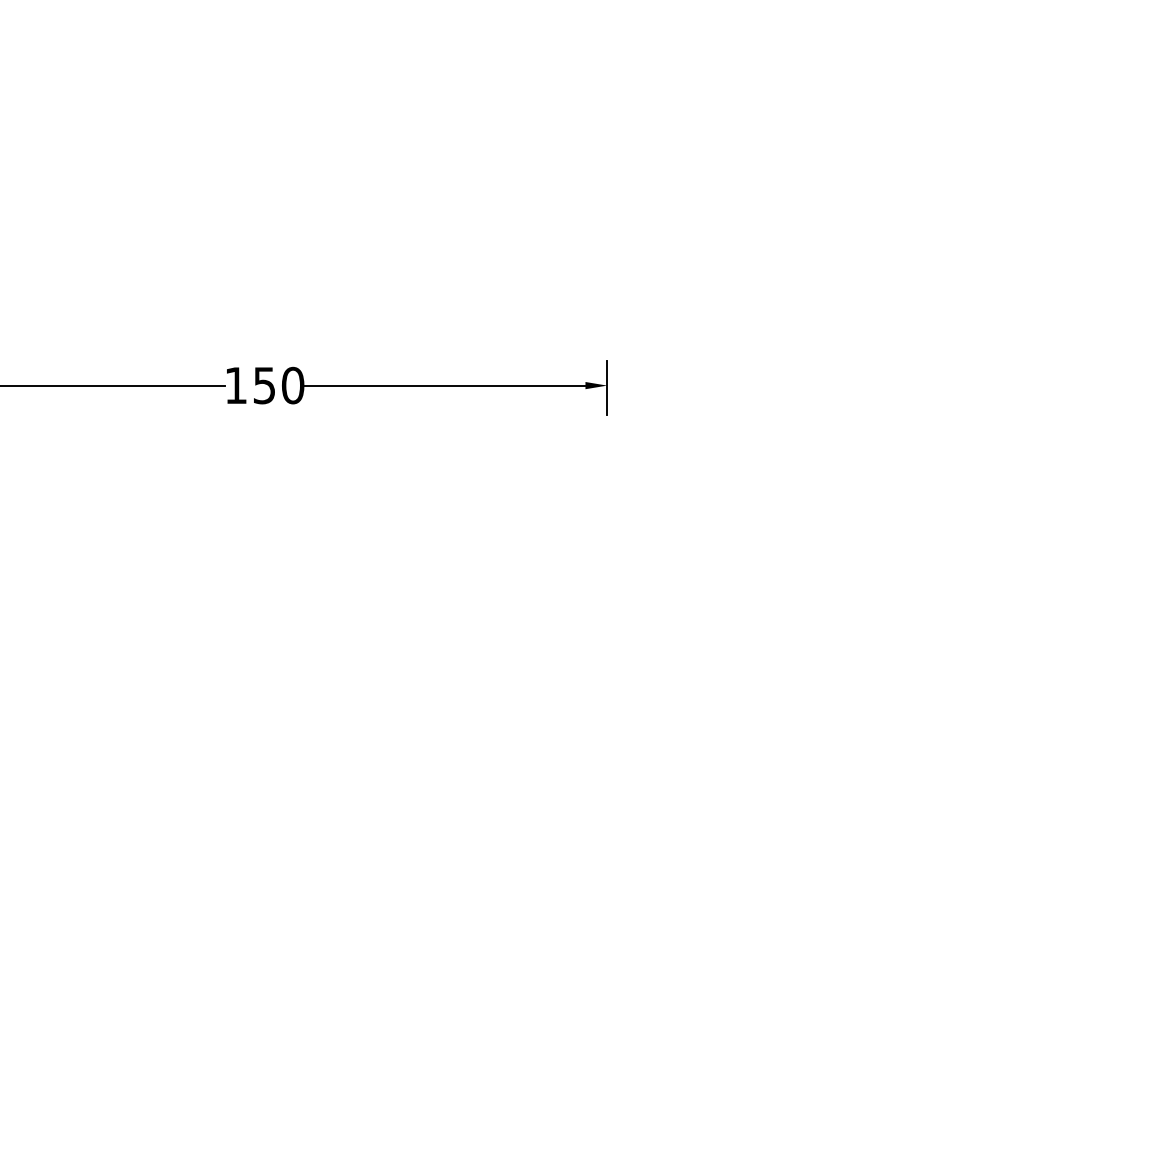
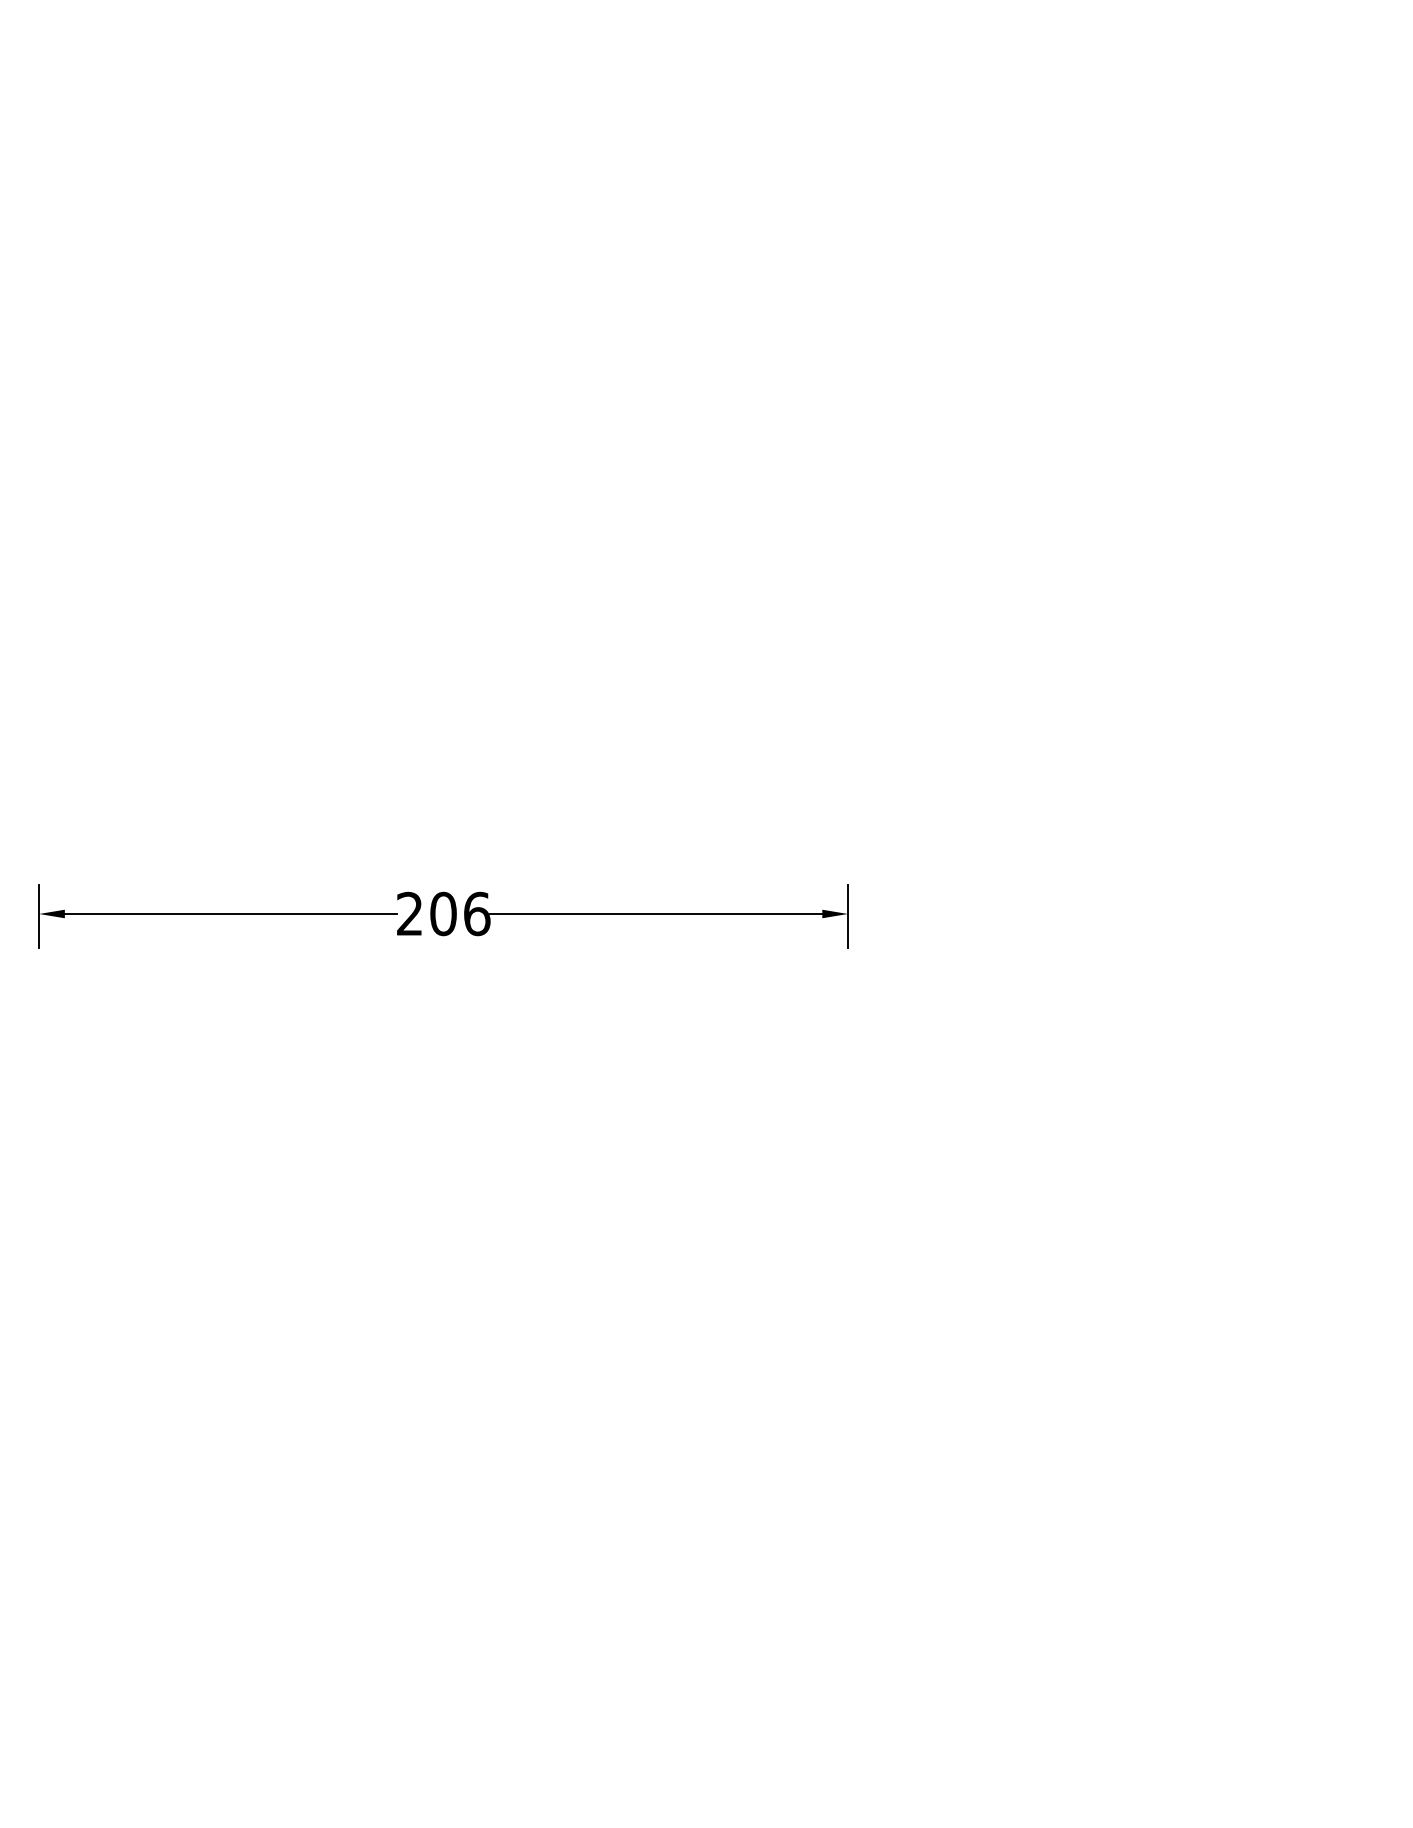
text: (264, 385) -> (443, 913), 150 -> 206

